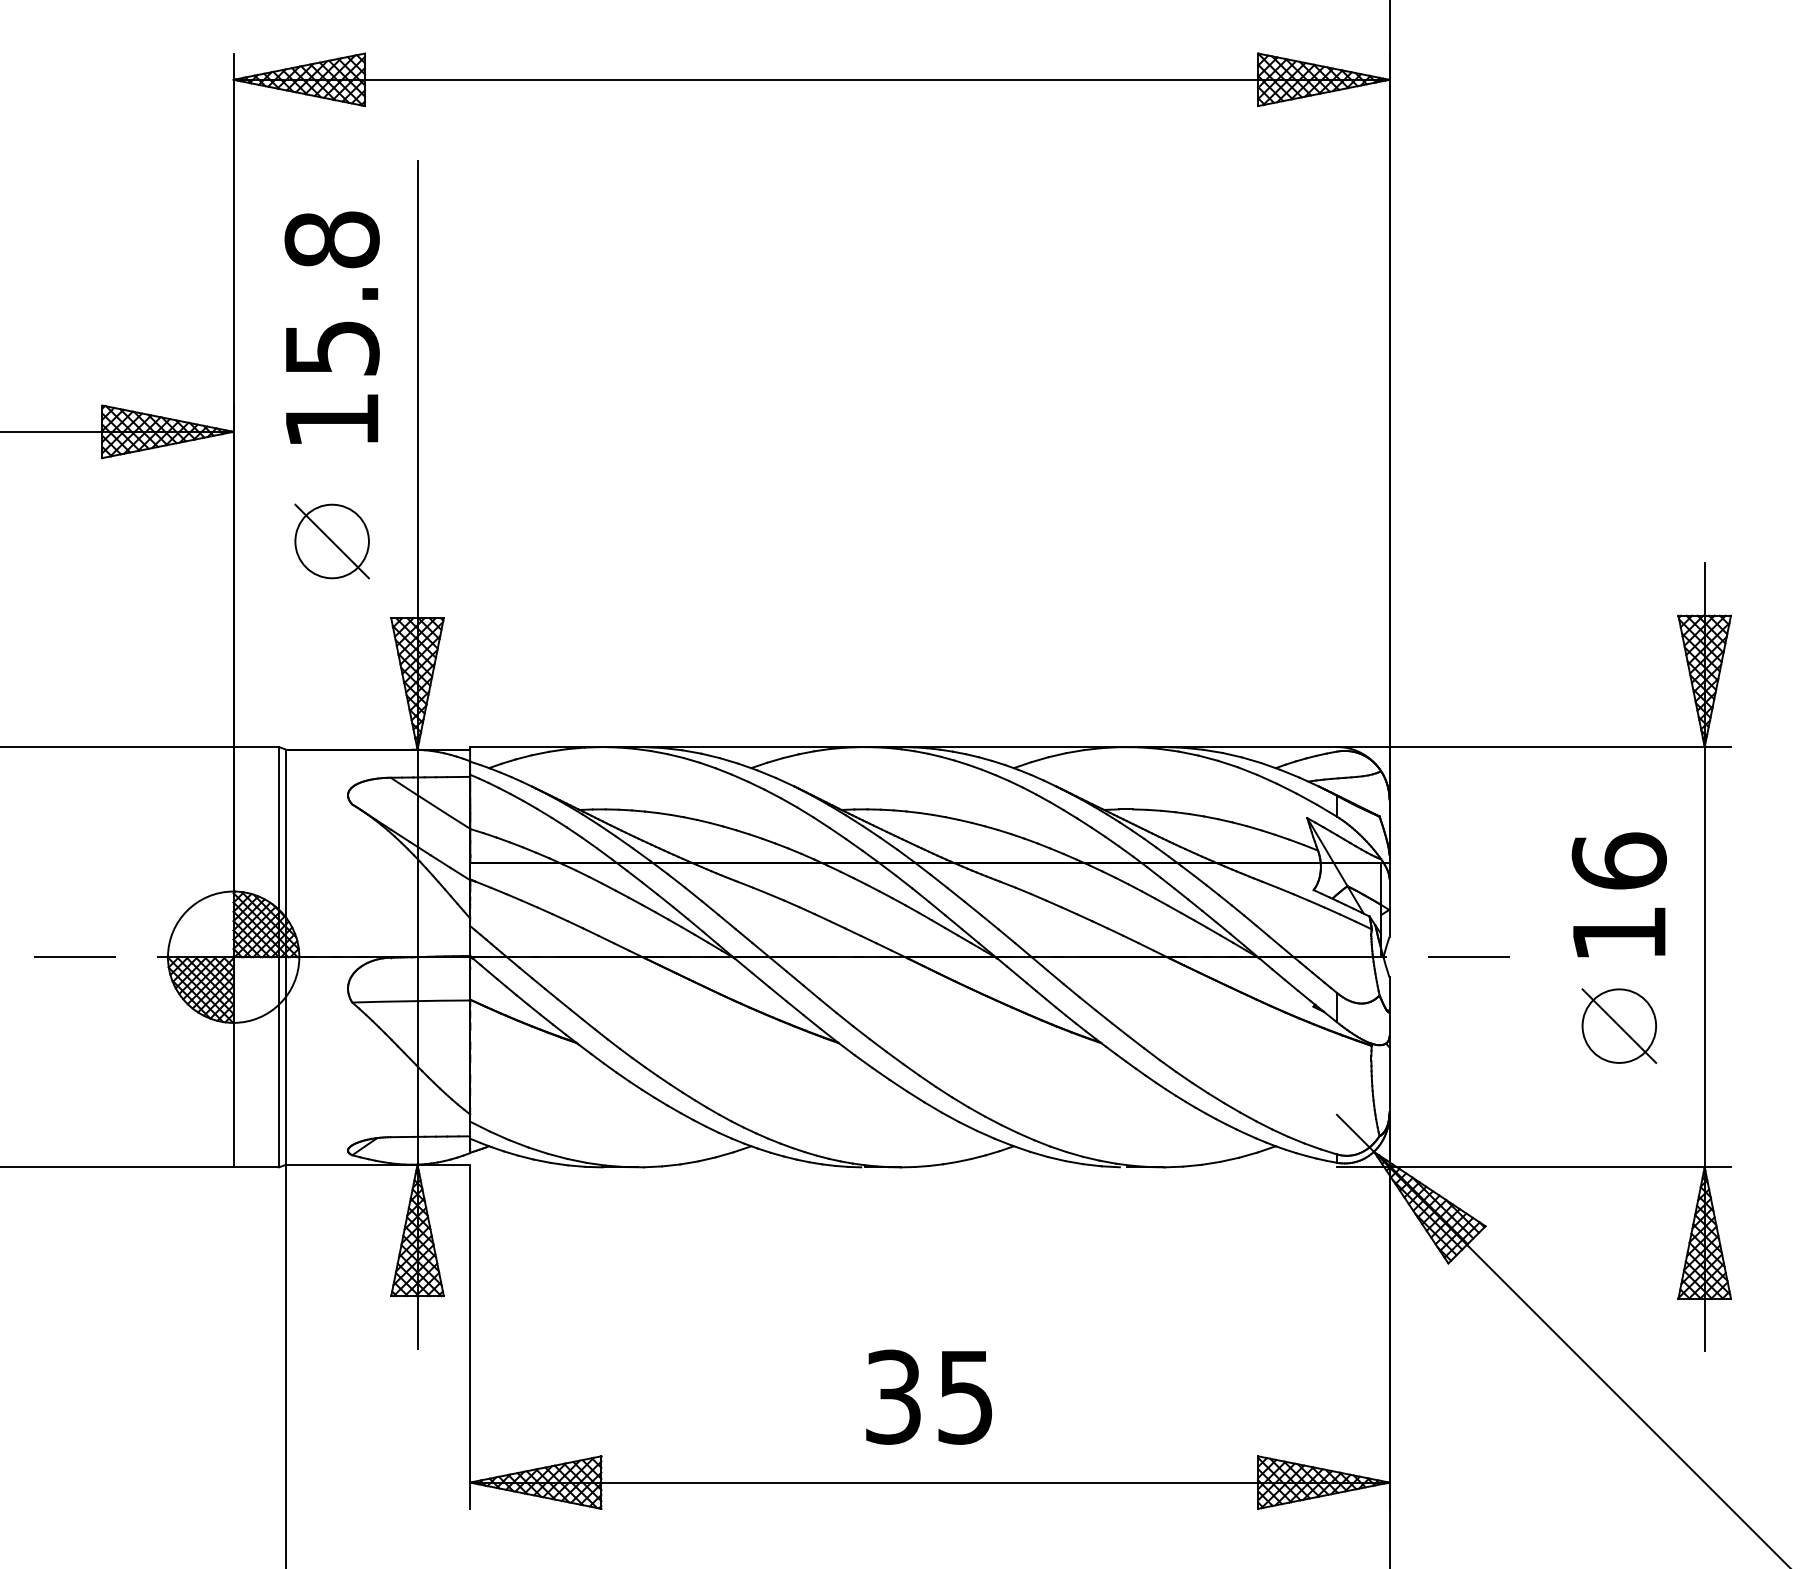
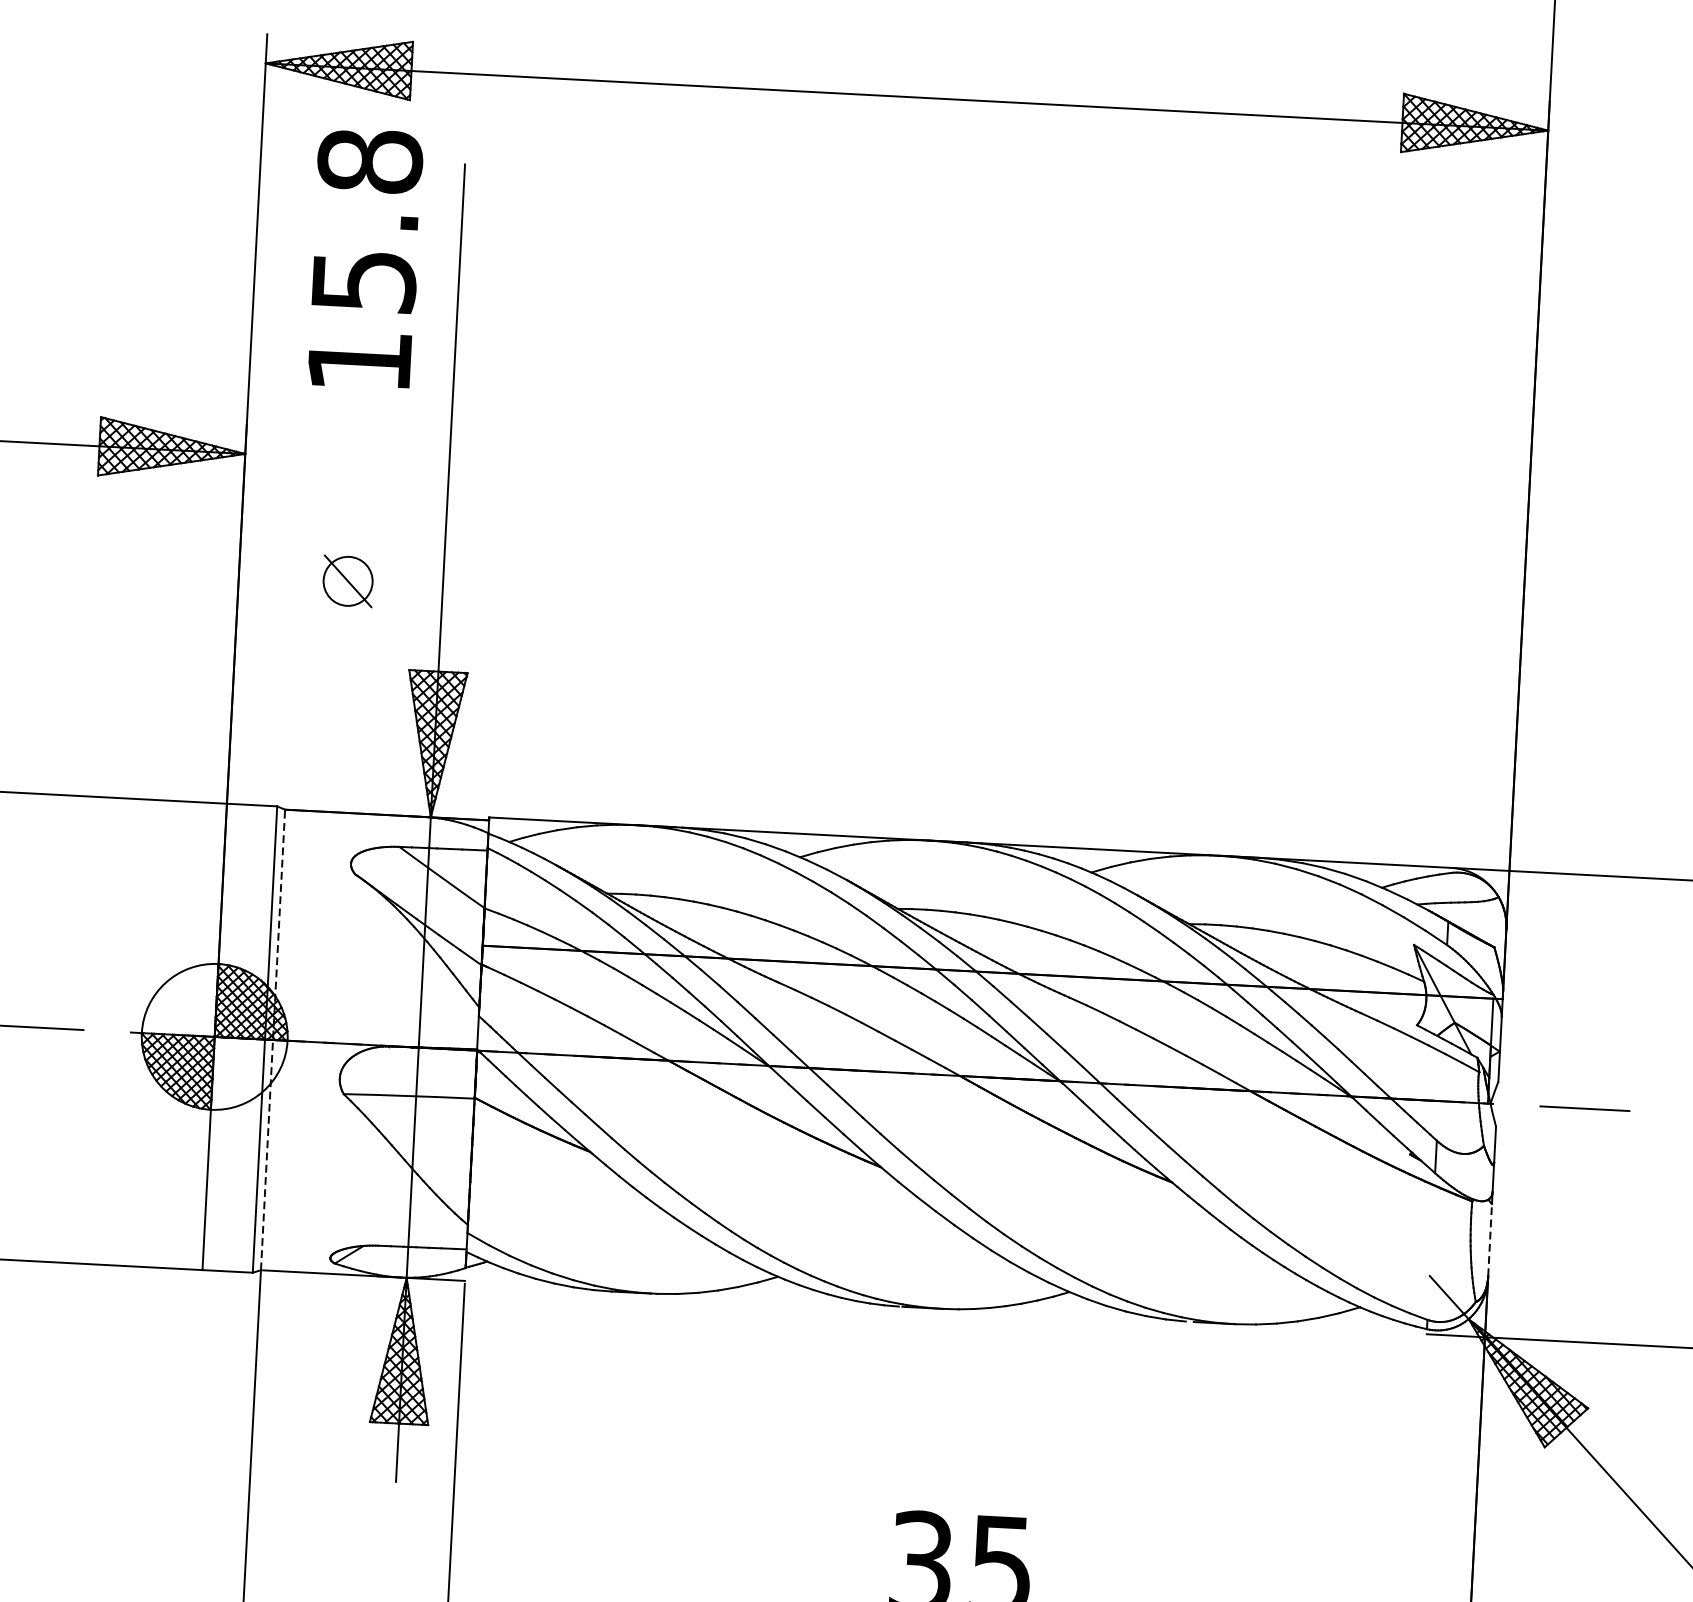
text: (331, 327) -> (364, 258), moved
part: (331, 541) -> (347, 581), size x0.6
line: (286, 957) -> (273, 1040), solid -> dashed
line: (1389, 1079) -> (1490, 1239), solid -> dashed

